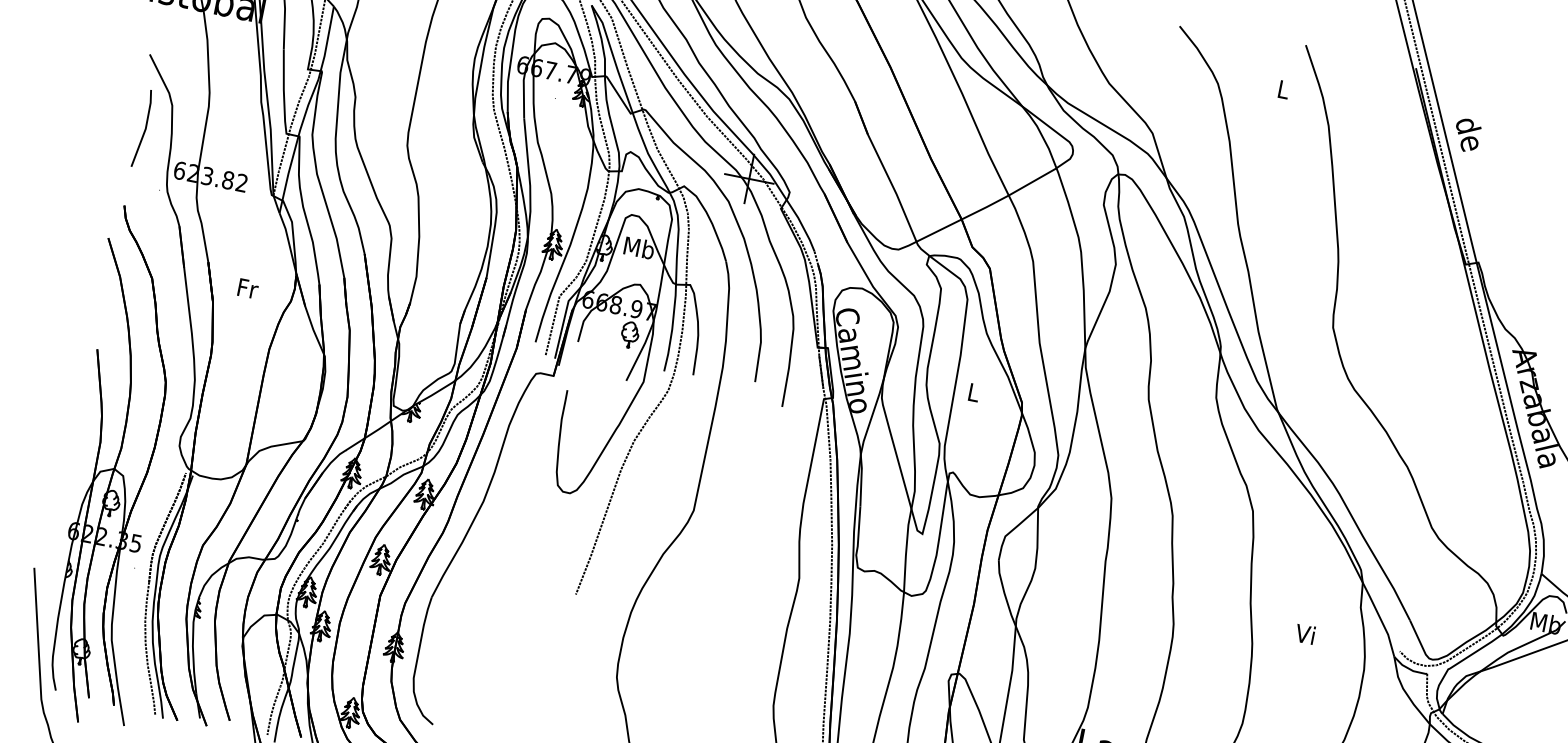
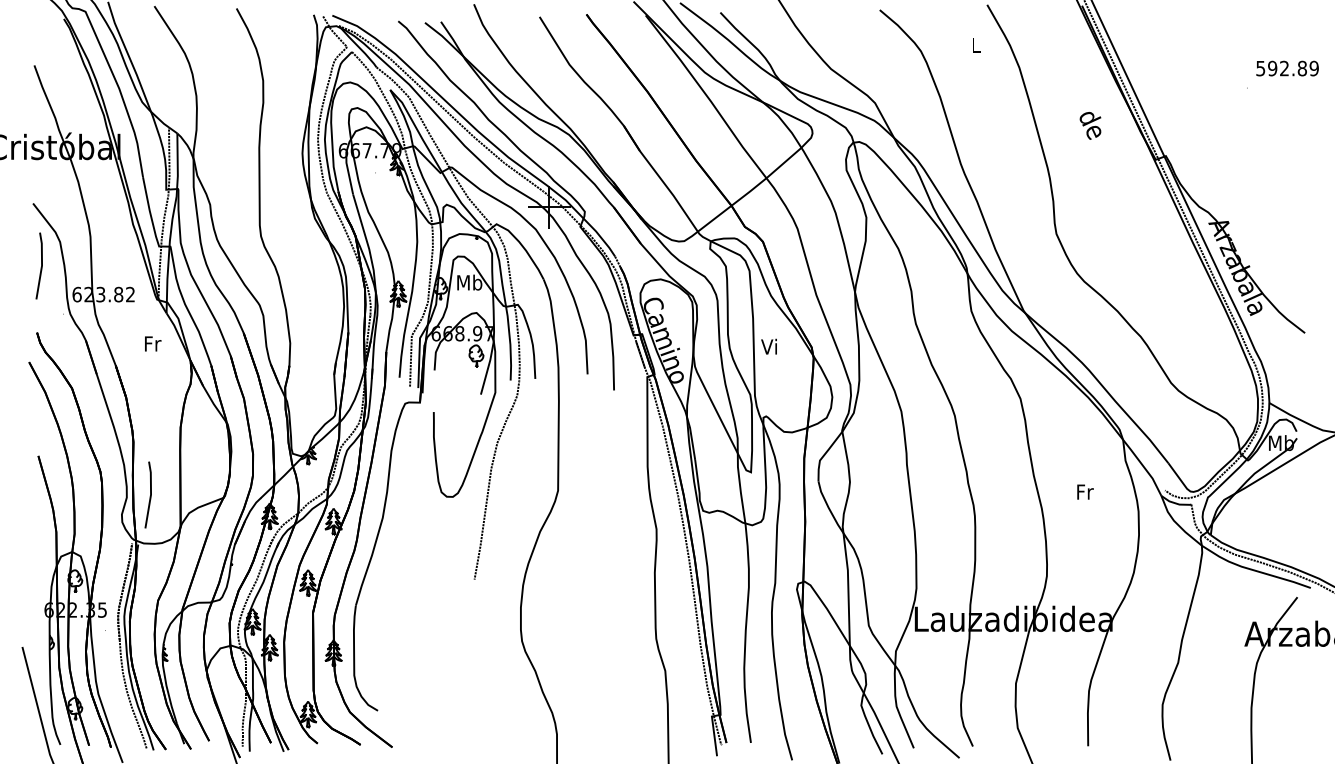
text: (1467, 135) -> (1090, 125), moved
text: (248, 288) -> (153, 343), moved
text: (972, 391) -> (768, 346), L -> Vi
line: (217, 422) -> (149, 496), added
text: (1305, 633) -> (1084, 491), Vi -> Fr

